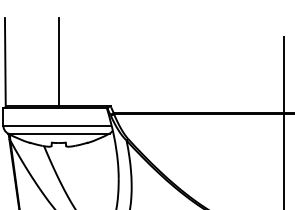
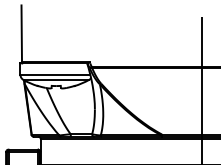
line: (59, 63) -> (56, 34), removed

